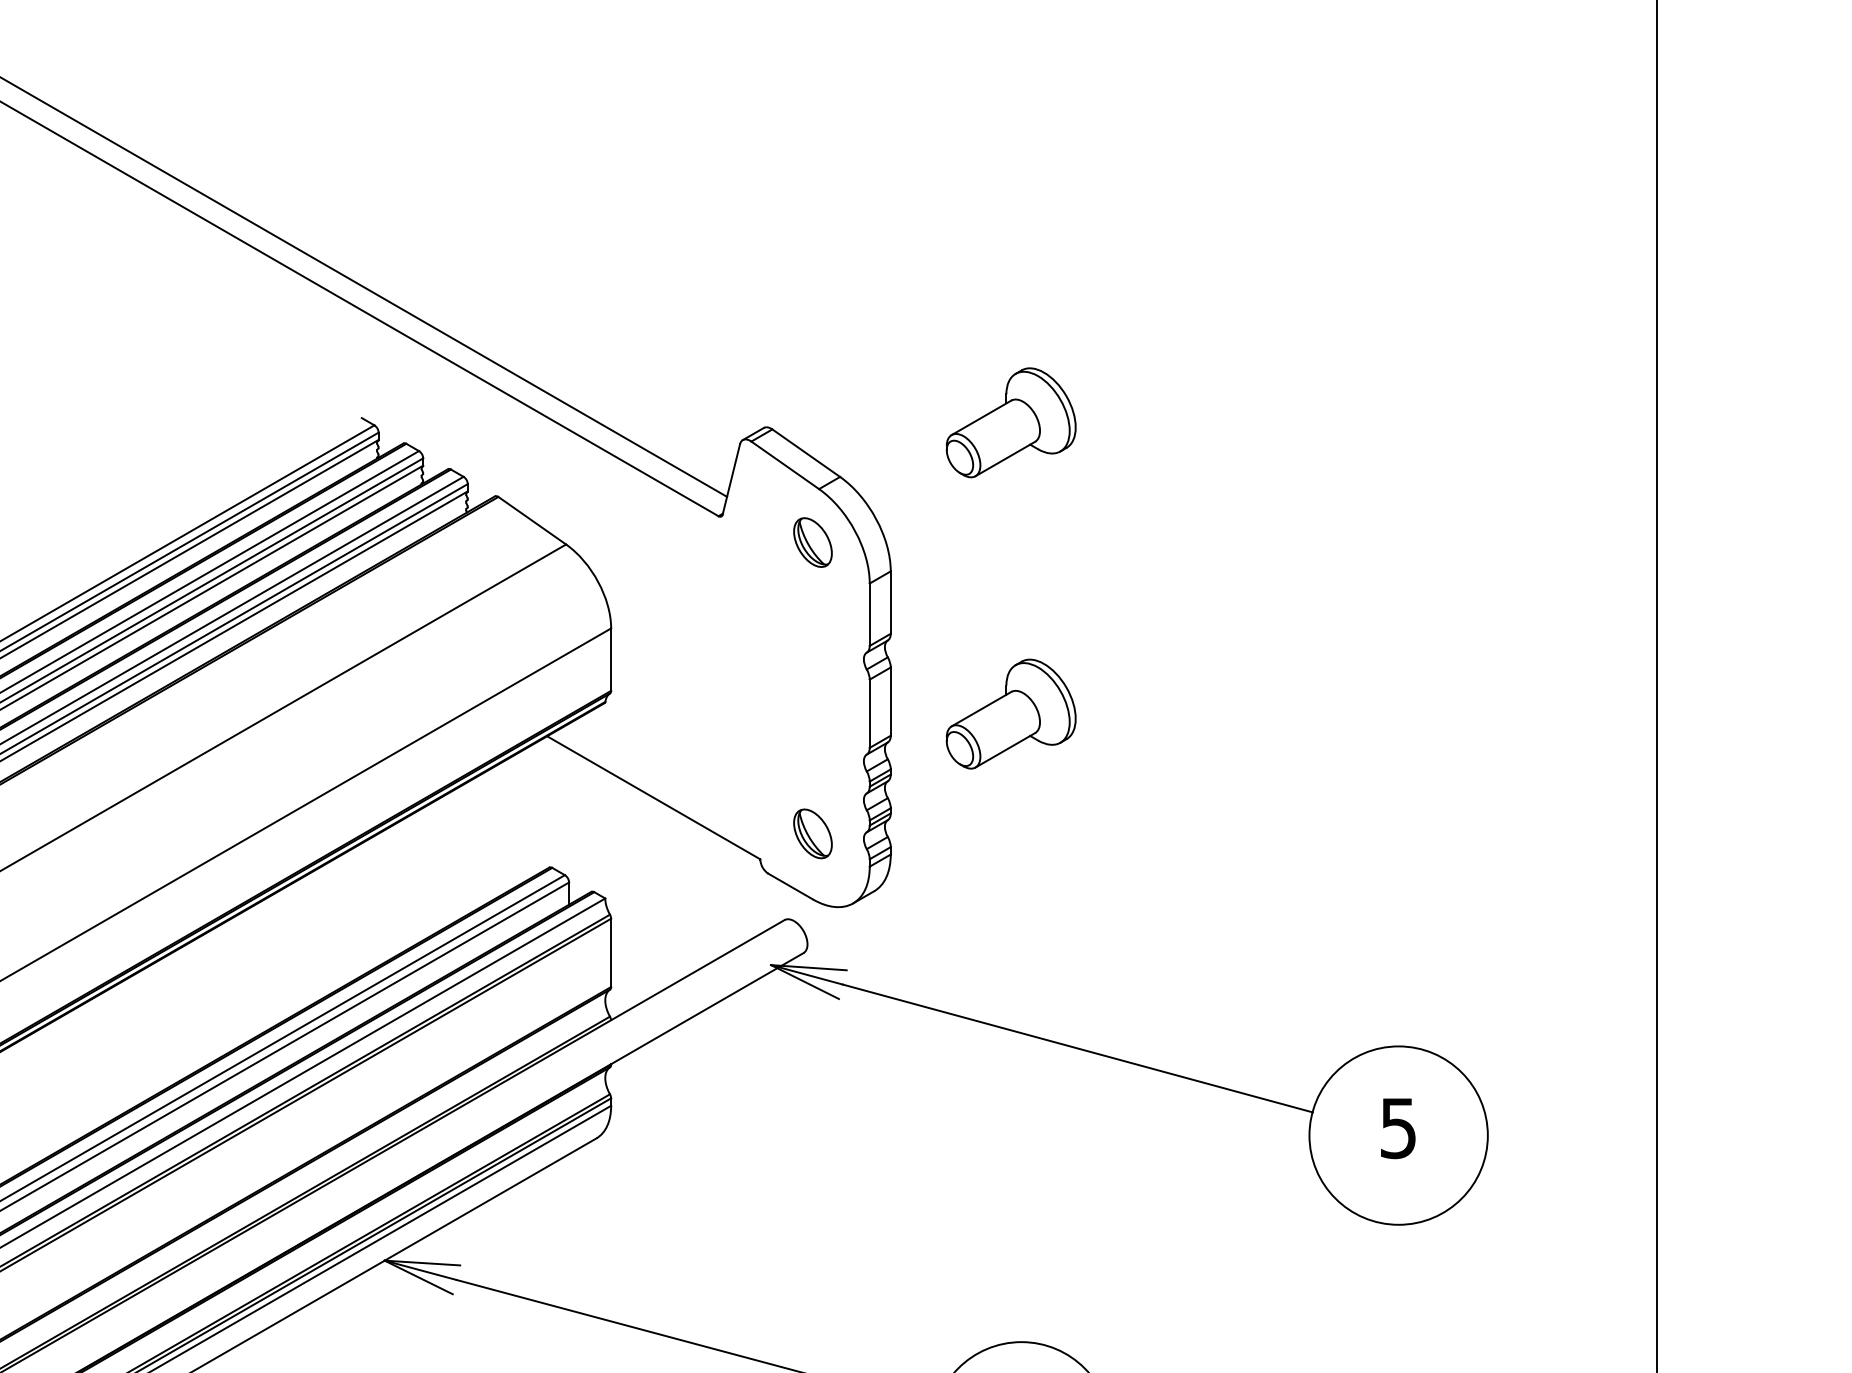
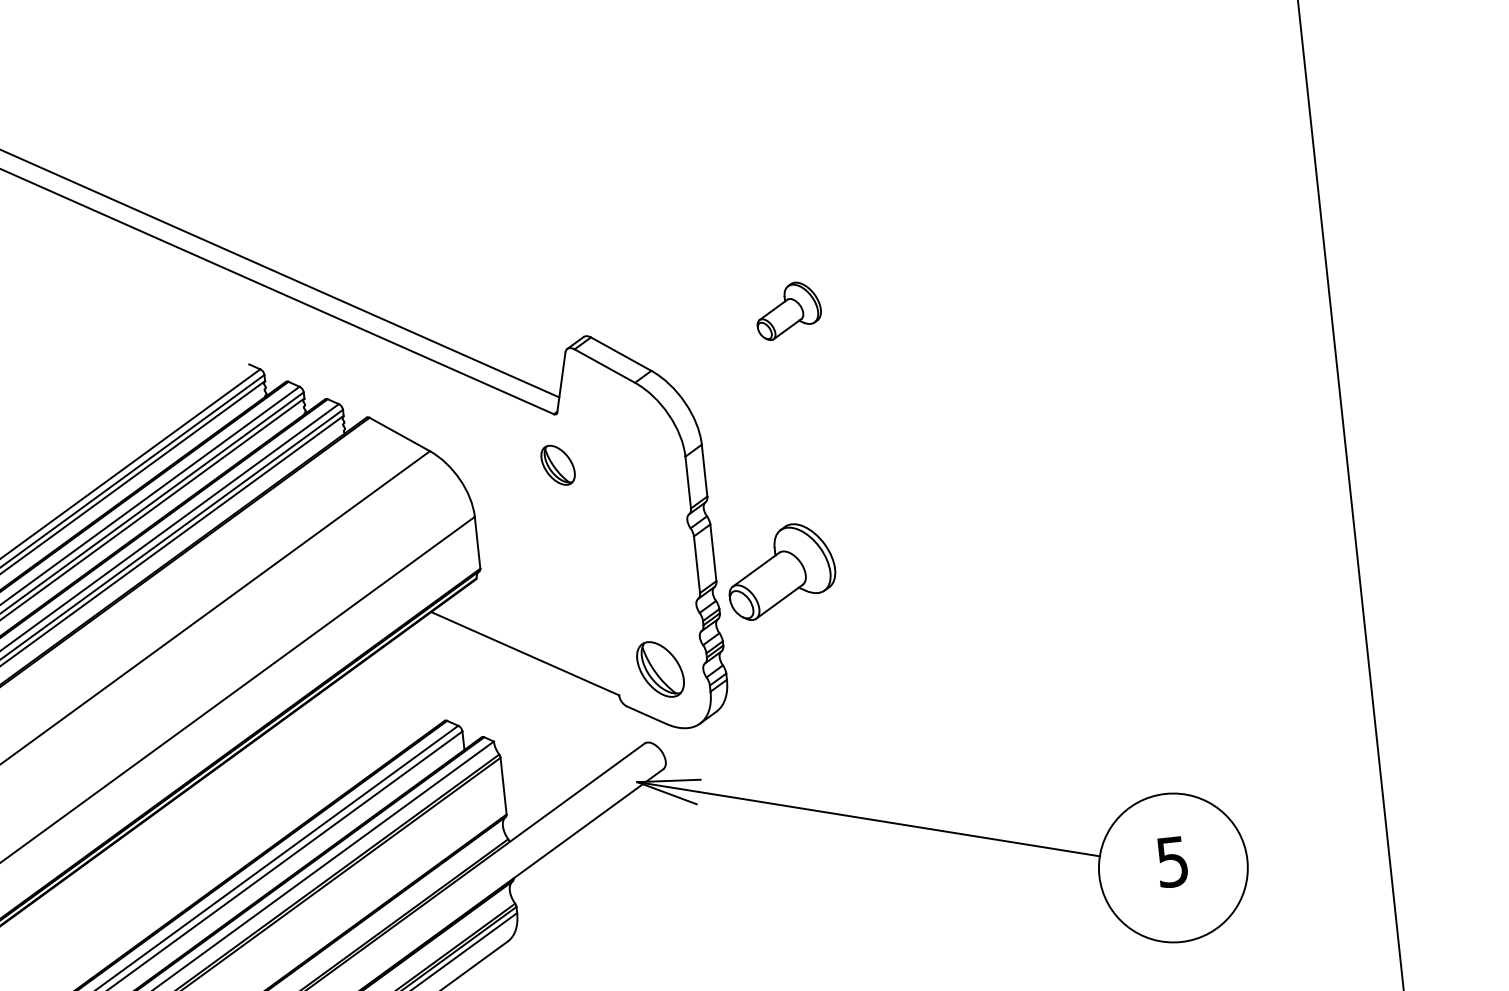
part: (1010, 422) -> (787, 310), size x0.6
part: (812, 542) -> (557, 465), moved
part: (1010, 713) -> (780, 570), moved
part: (812, 833) -> (660, 669), size x1.4

